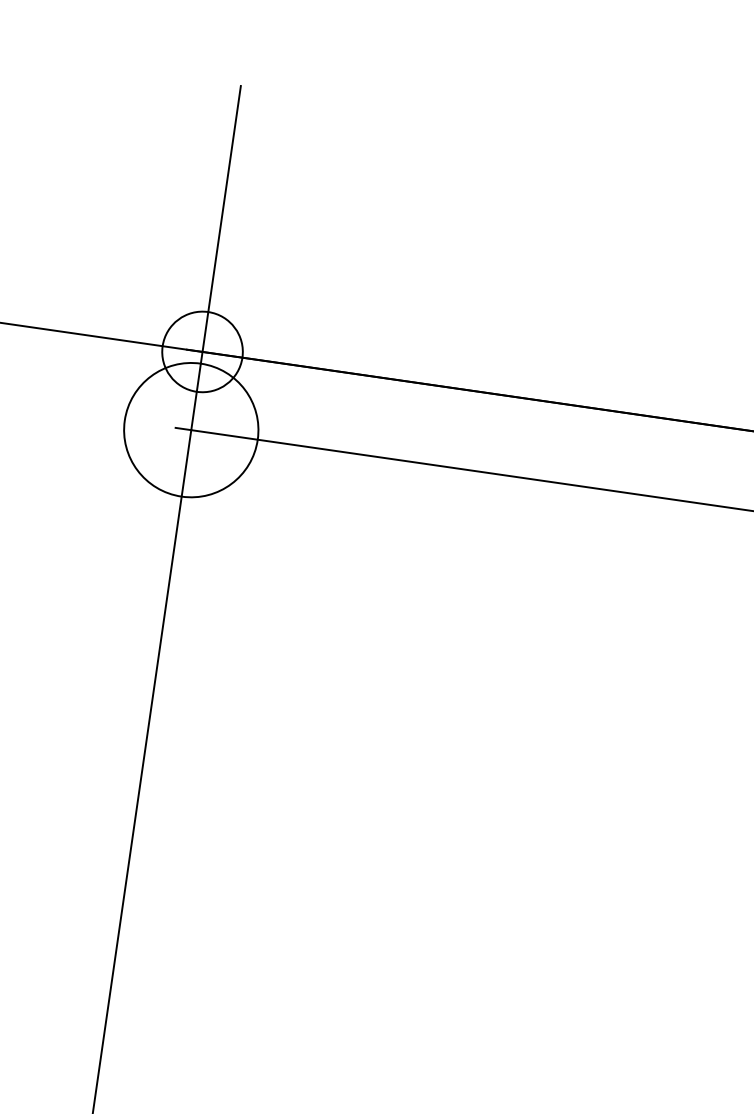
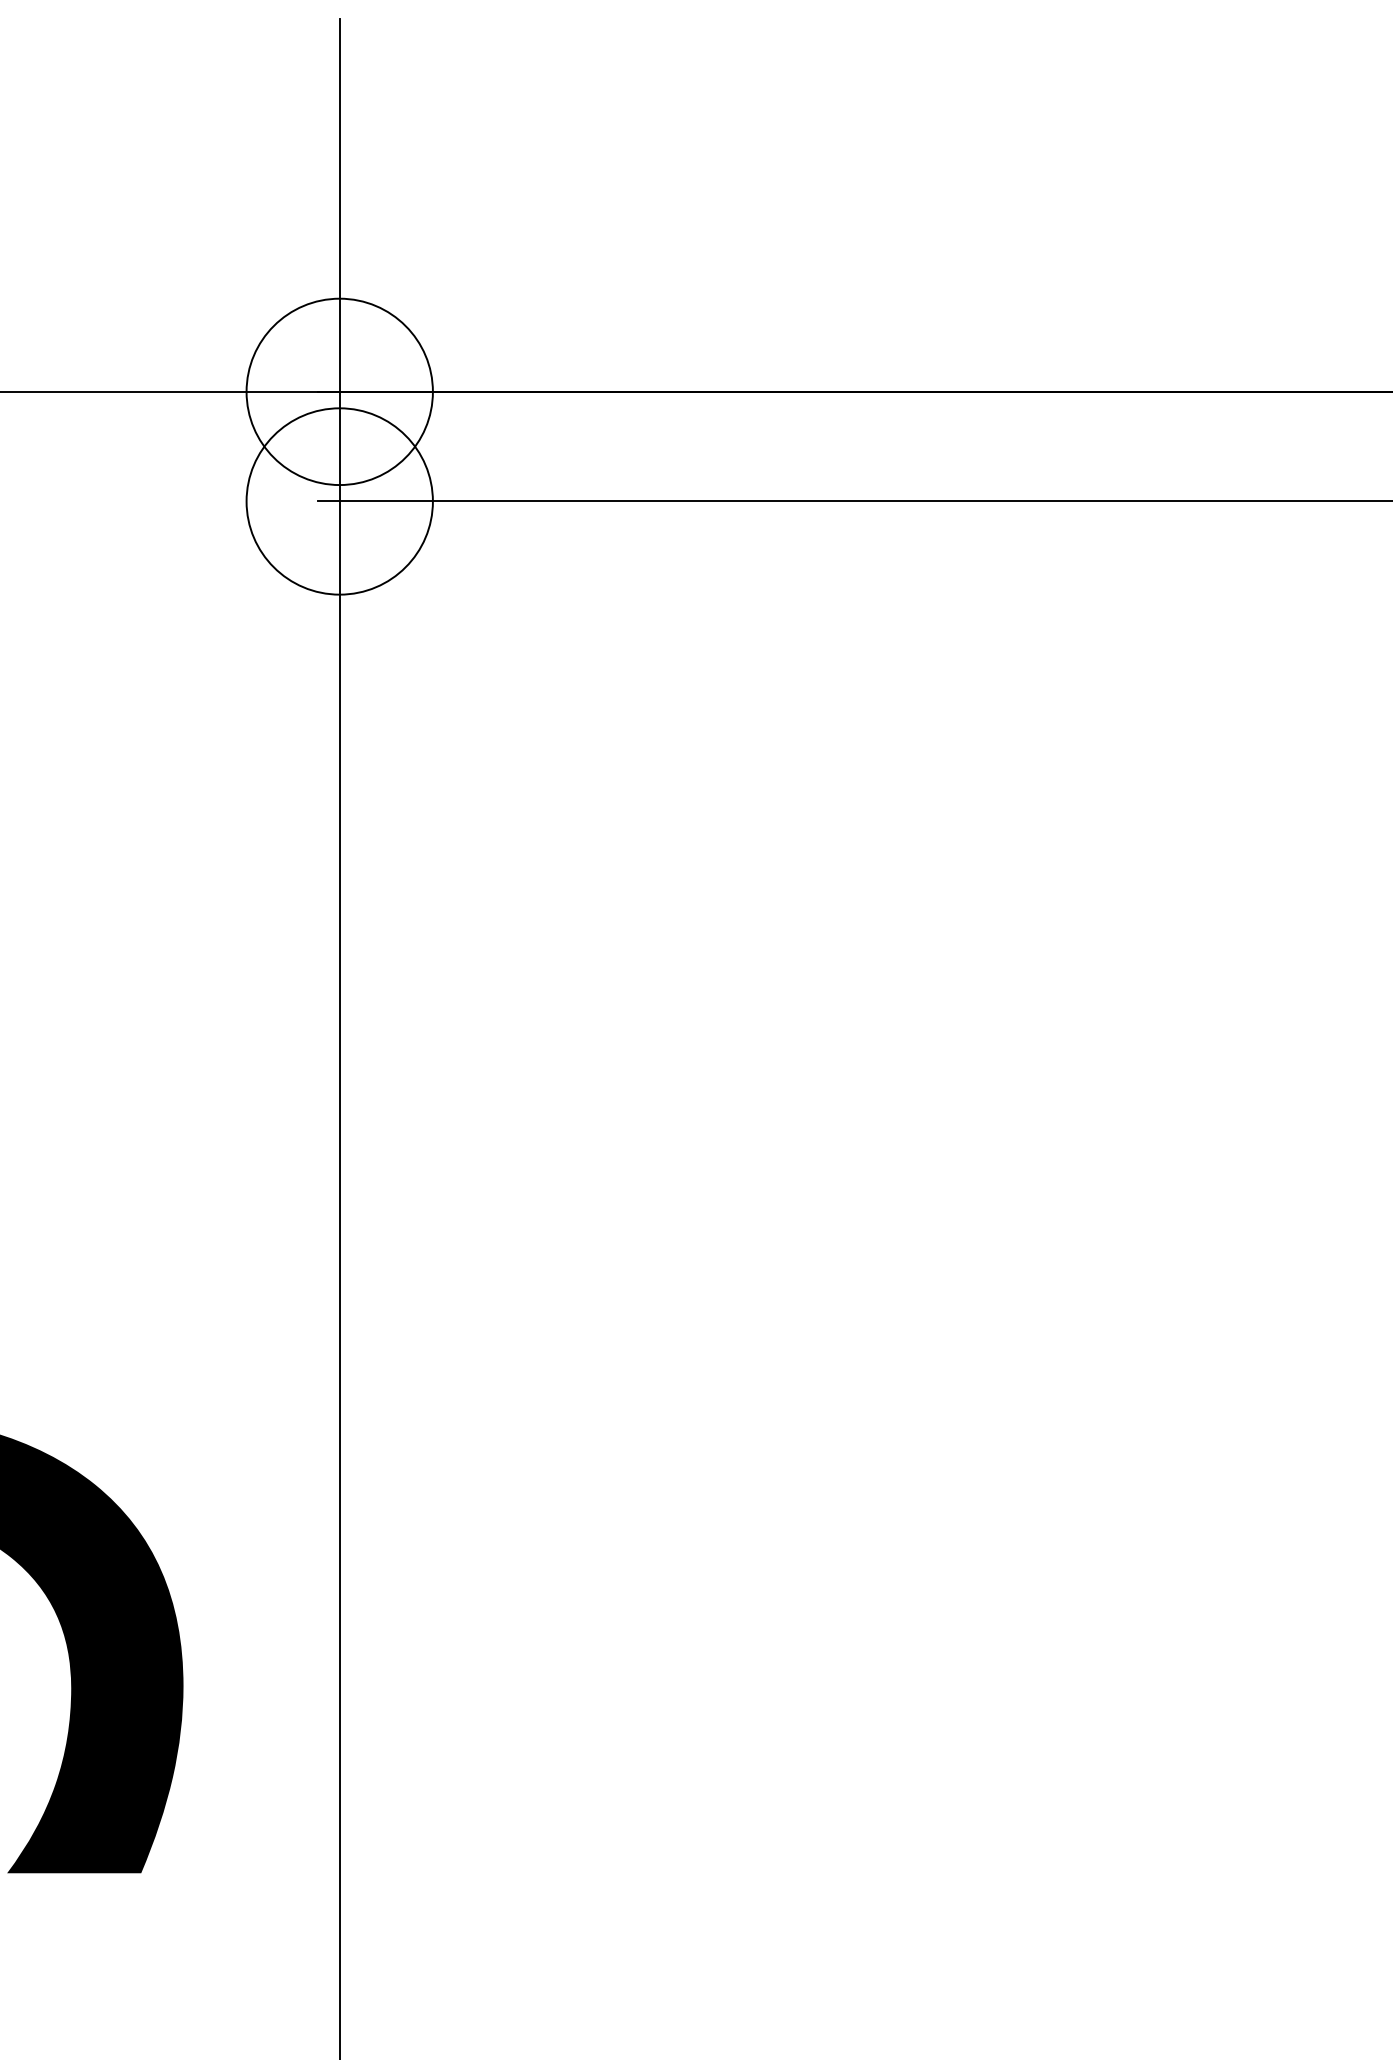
circle: (202, 351) -> (339, 391), size x1.67

